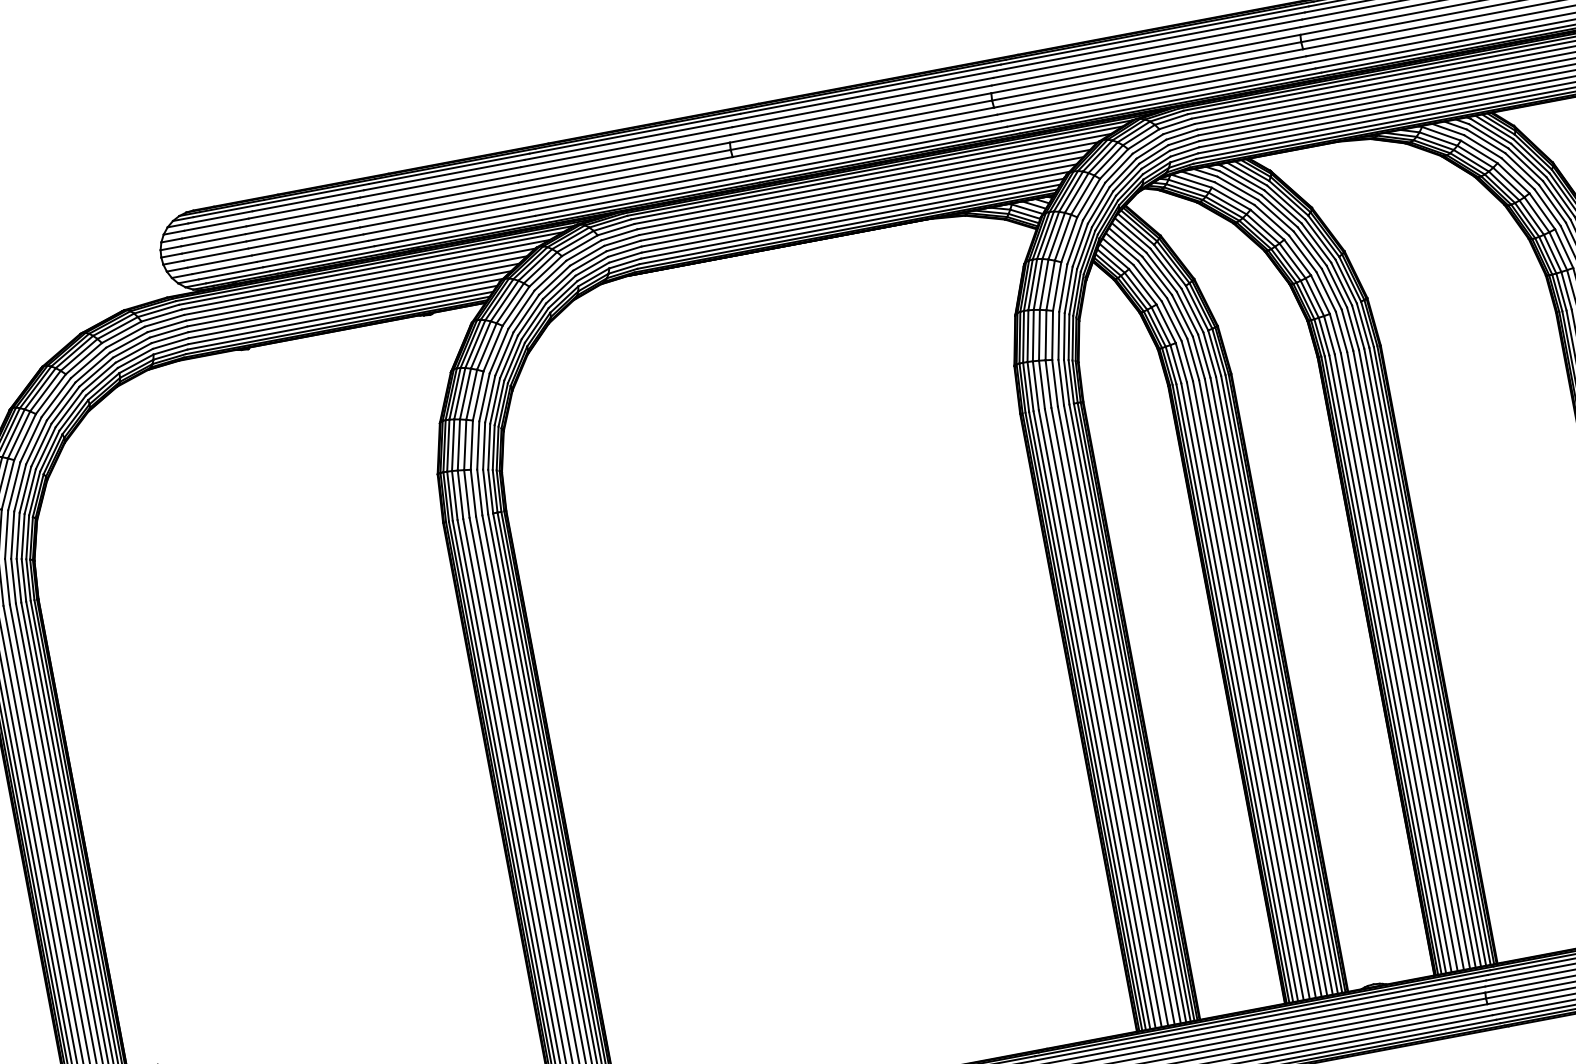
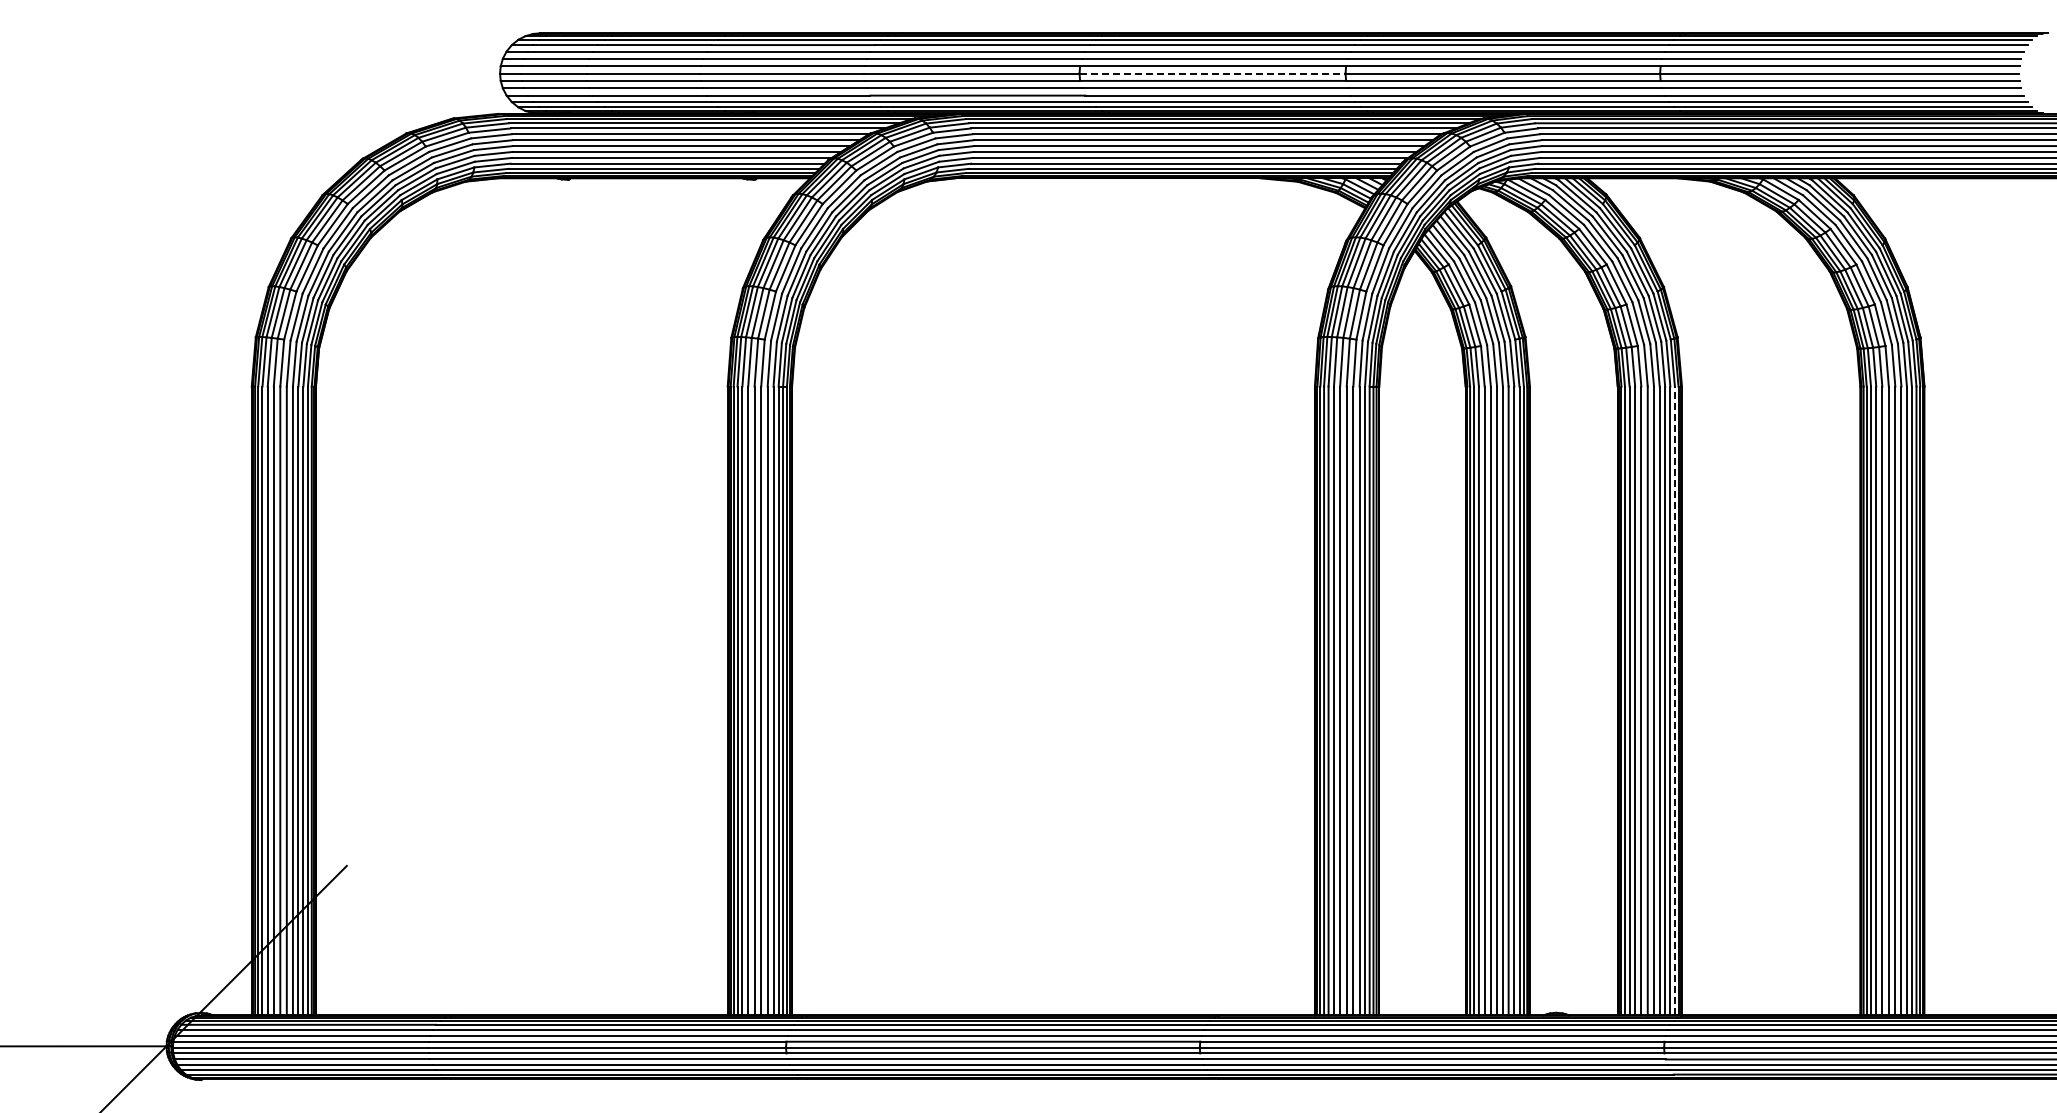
line: (862, 125) -> (1213, 73), solid -> dashed
line: (1431, 655) -> (1674, 700), solid -> dashed

